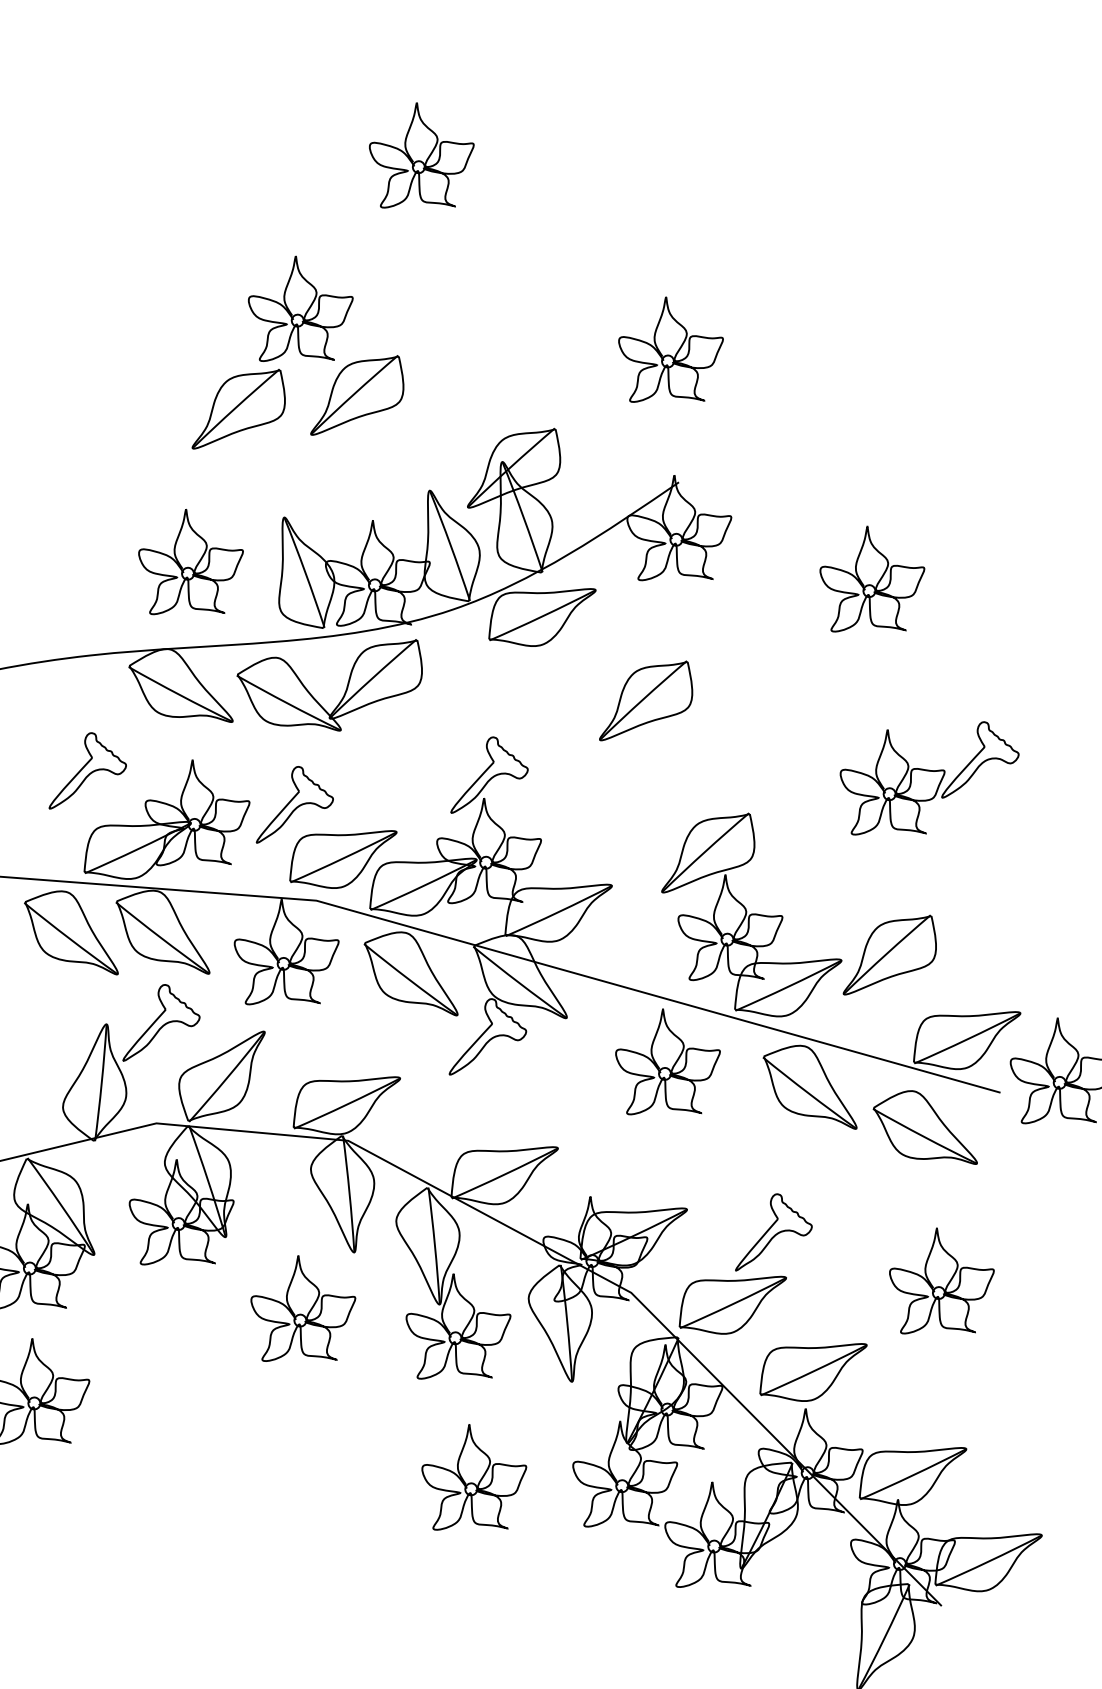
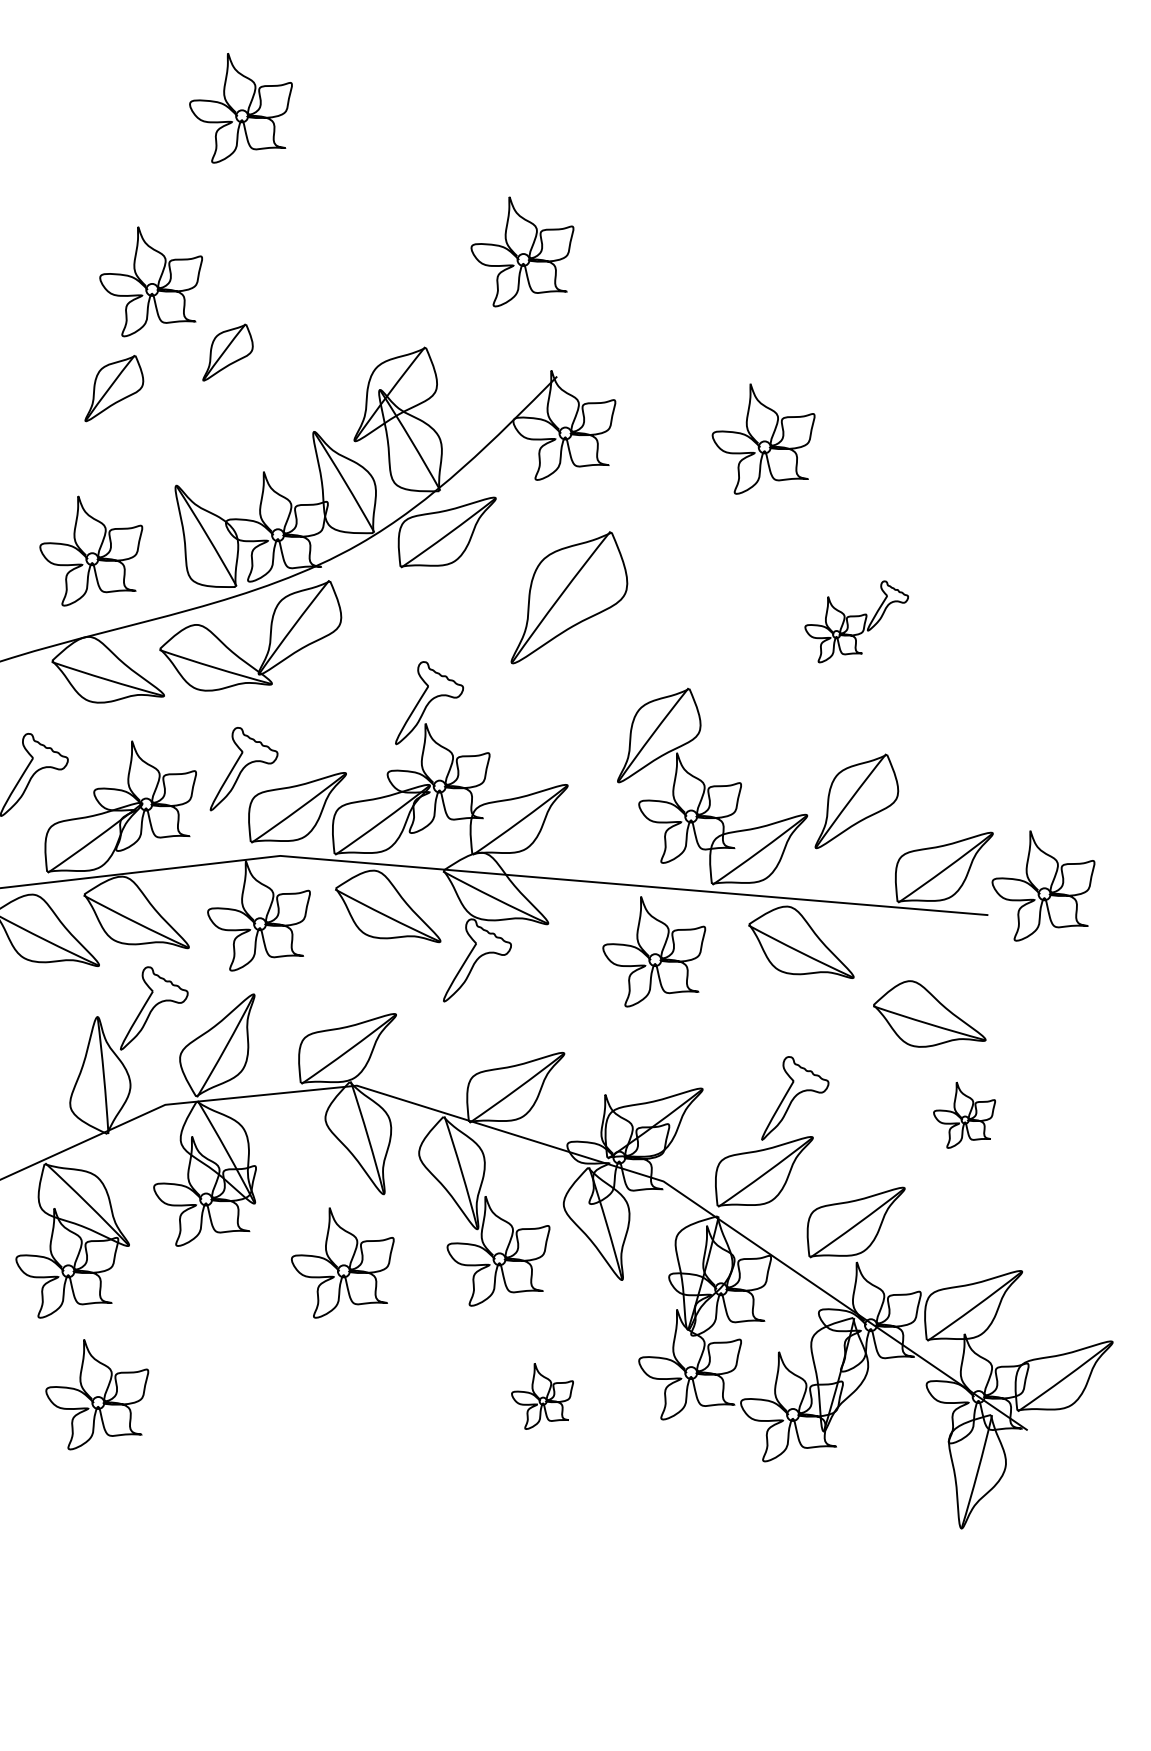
part: (359, 396) -> (227, 352), size x0.6
part: (242, 410) -> (114, 388), size x0.7
part: (649, 701) -> (569, 597), size x1.4
part: (926, 779) -> (856, 621), size x0.6
part: (926, 1126) -> (929, 1013), moved
part: (939, 1283) -> (964, 1114), size x0.6
part: (471, 1480) -> (542, 1395), size x0.6

